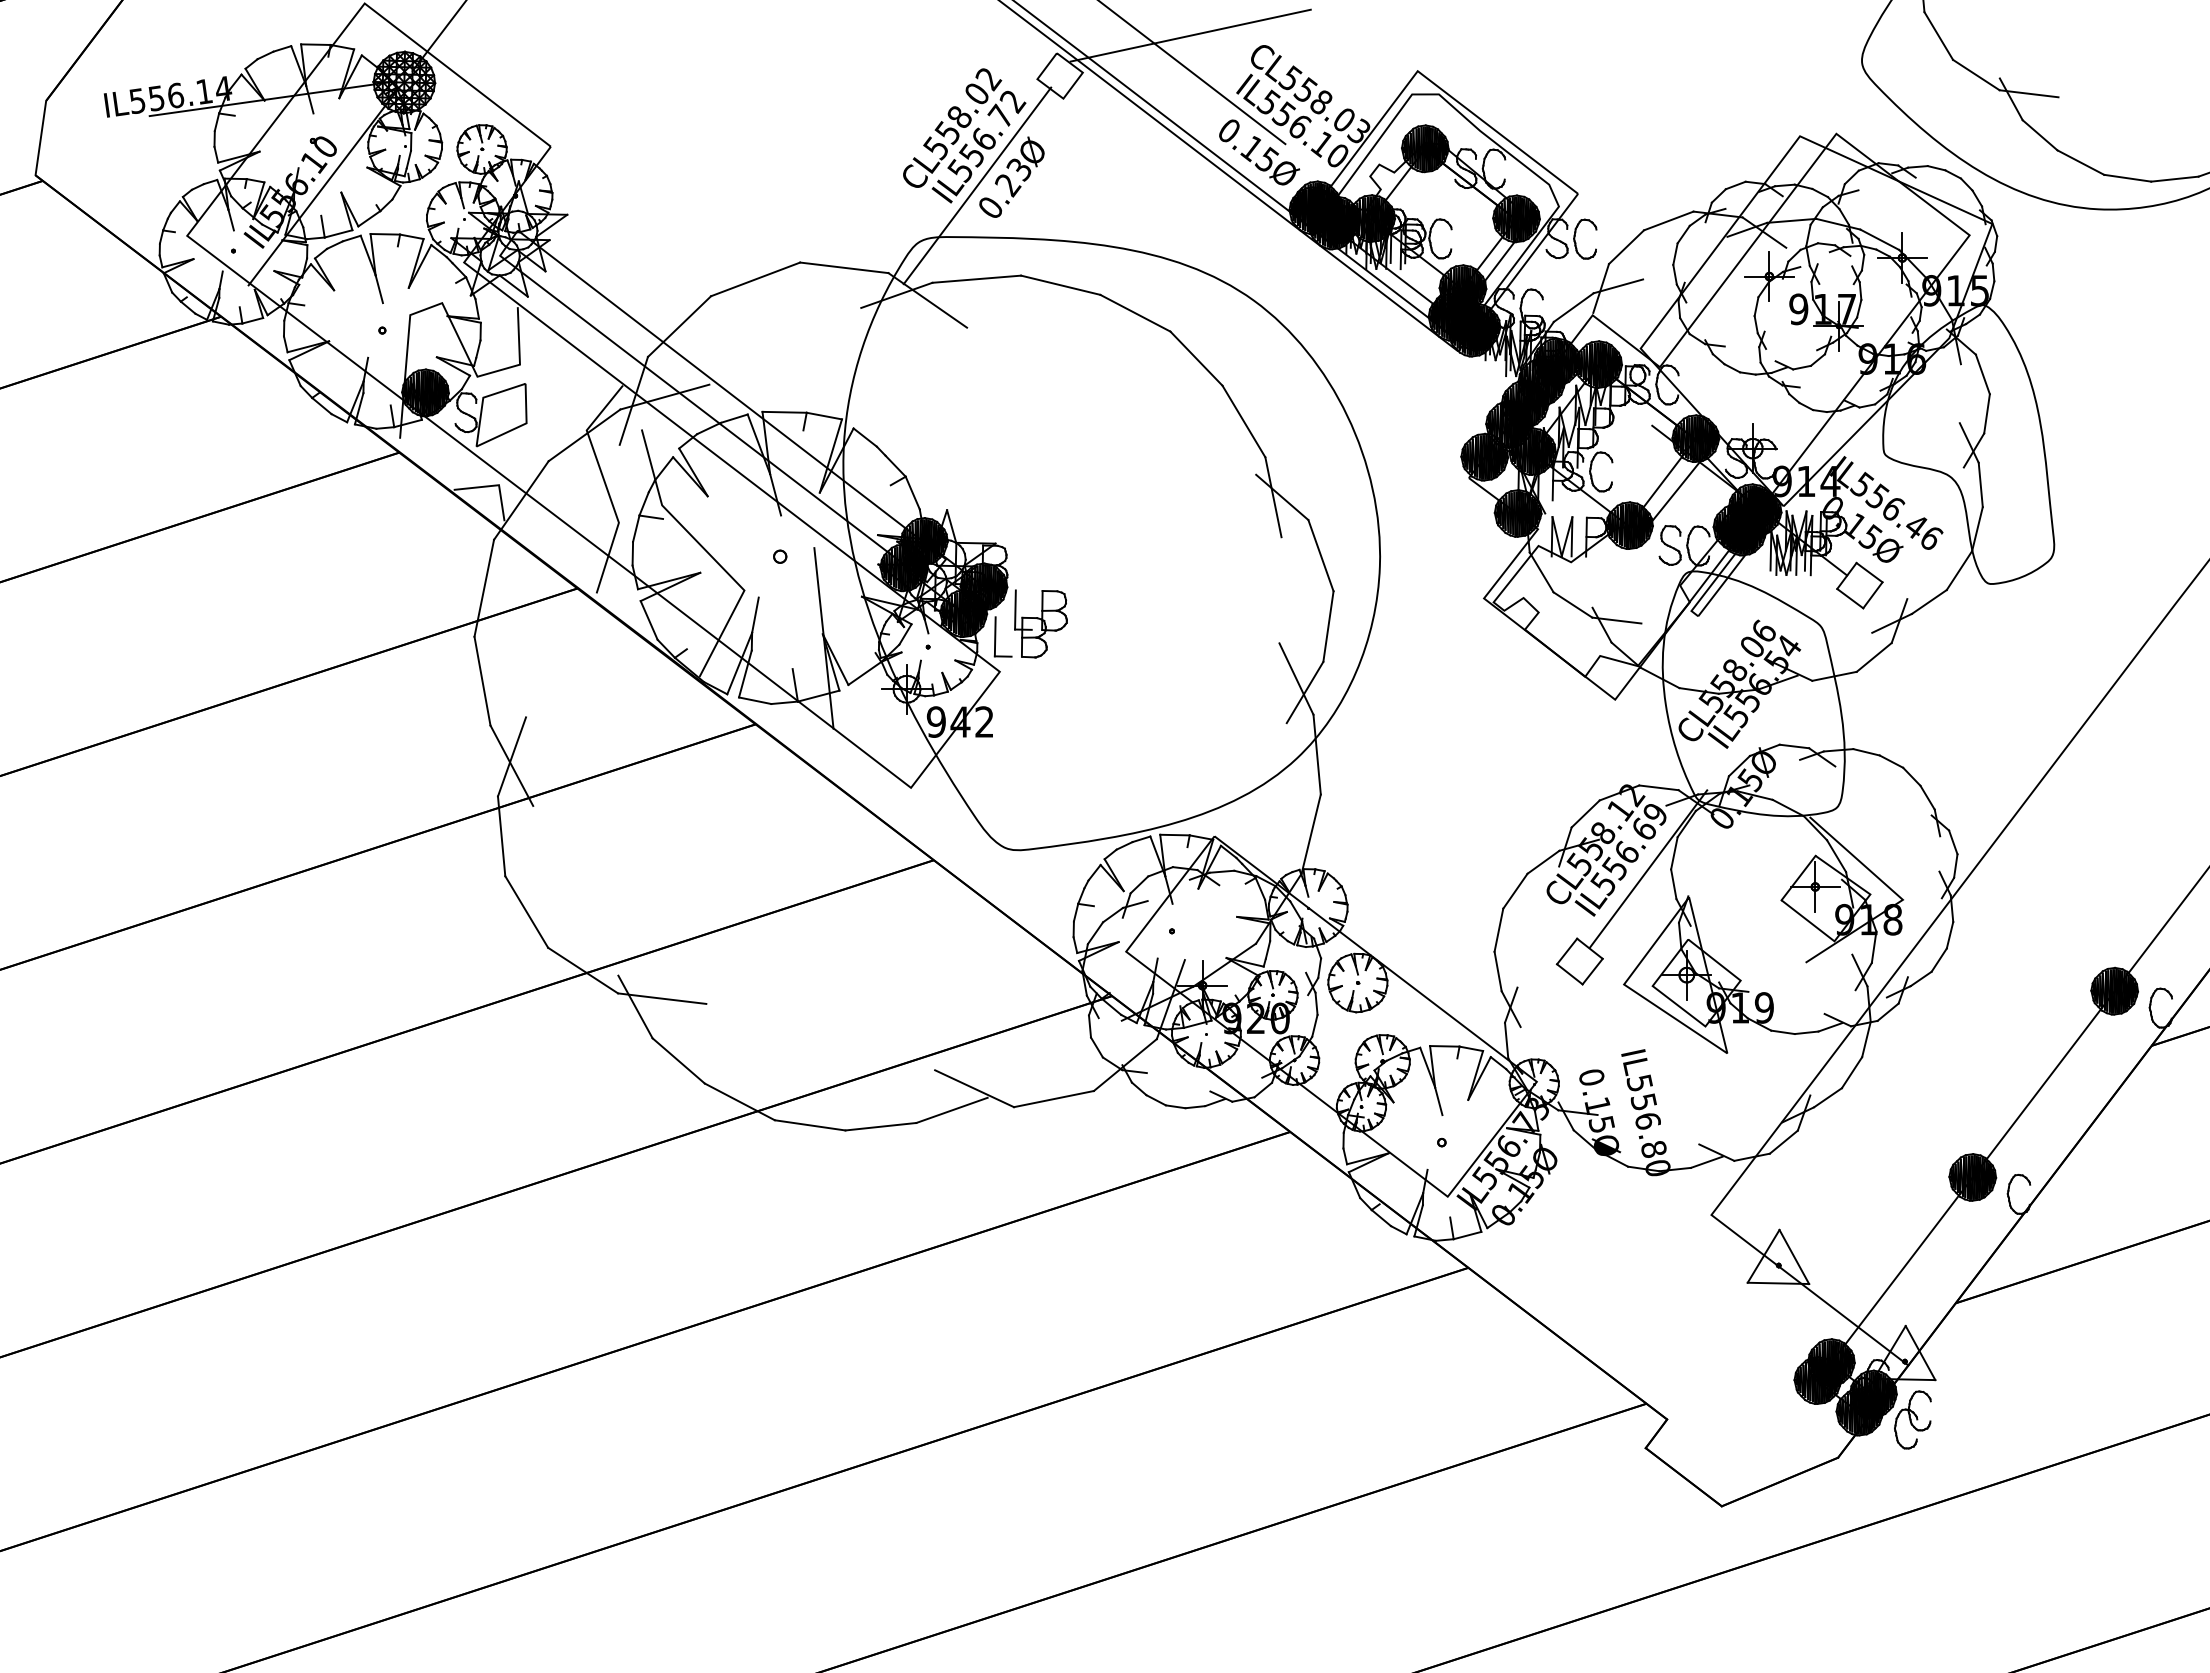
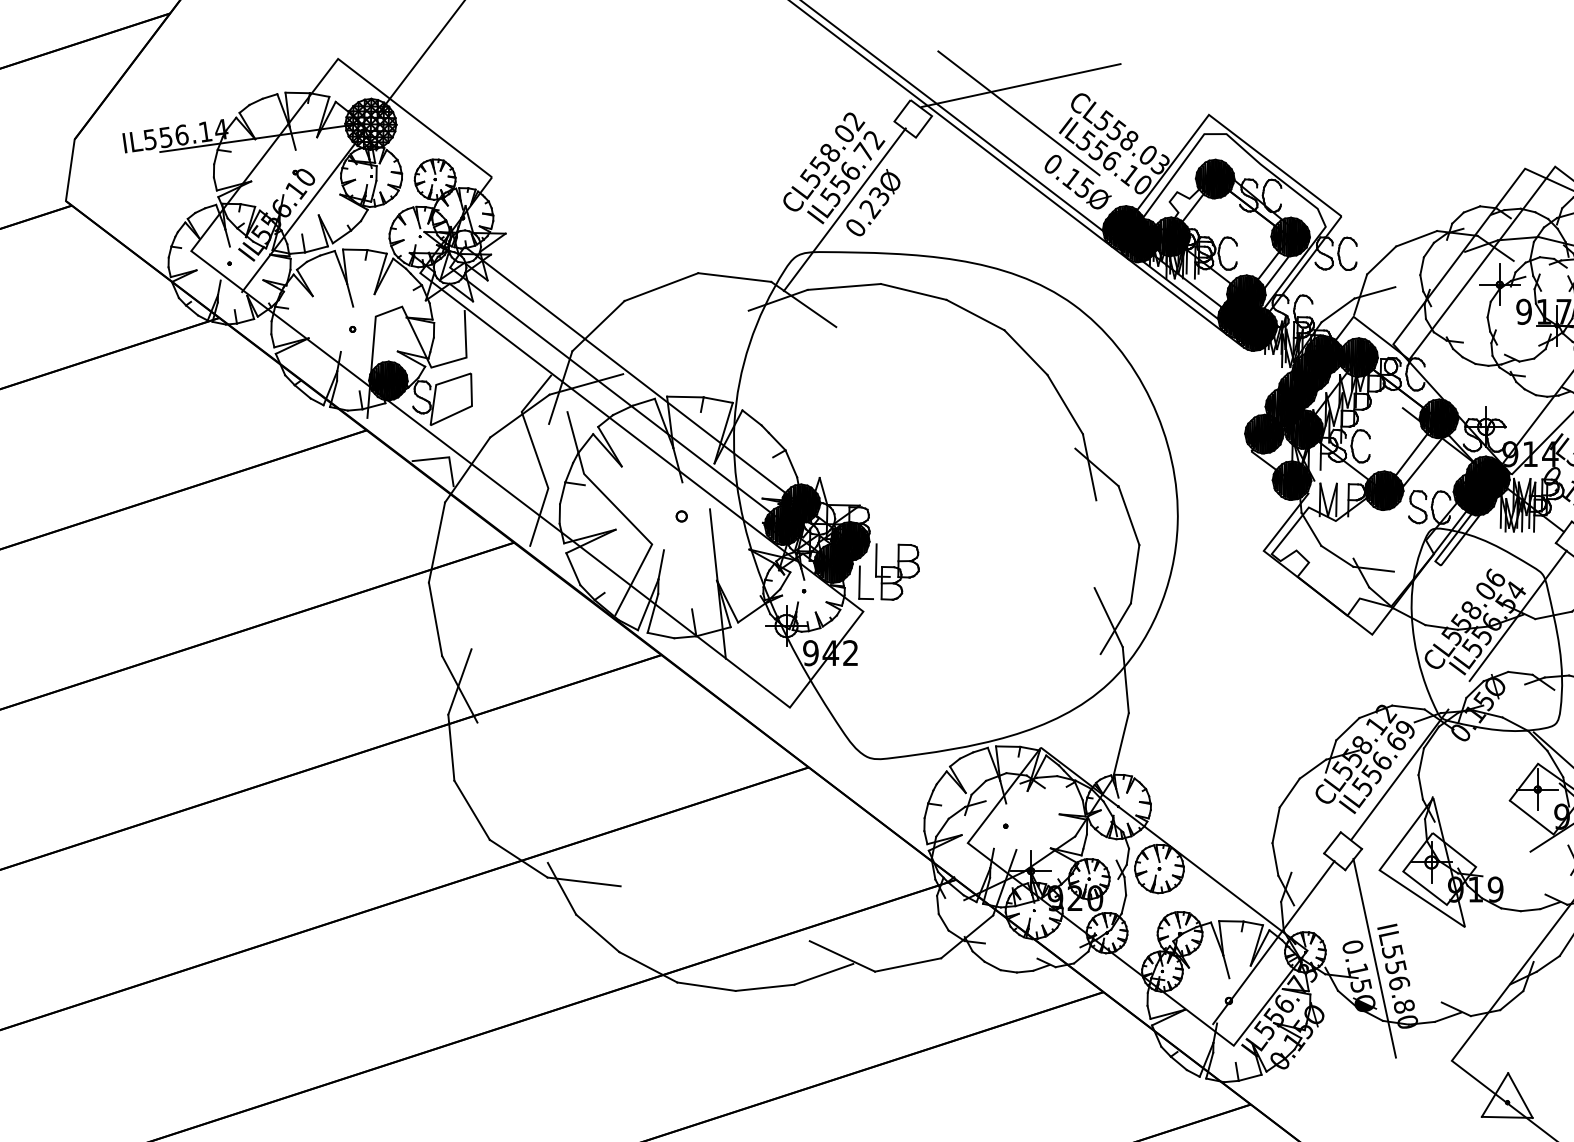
line: (1791, 676) -> (1518, 615), added
line: (1495, 1071) -> (1273, 942), added
line: (1617, 1090) -> (1374, 957), added

